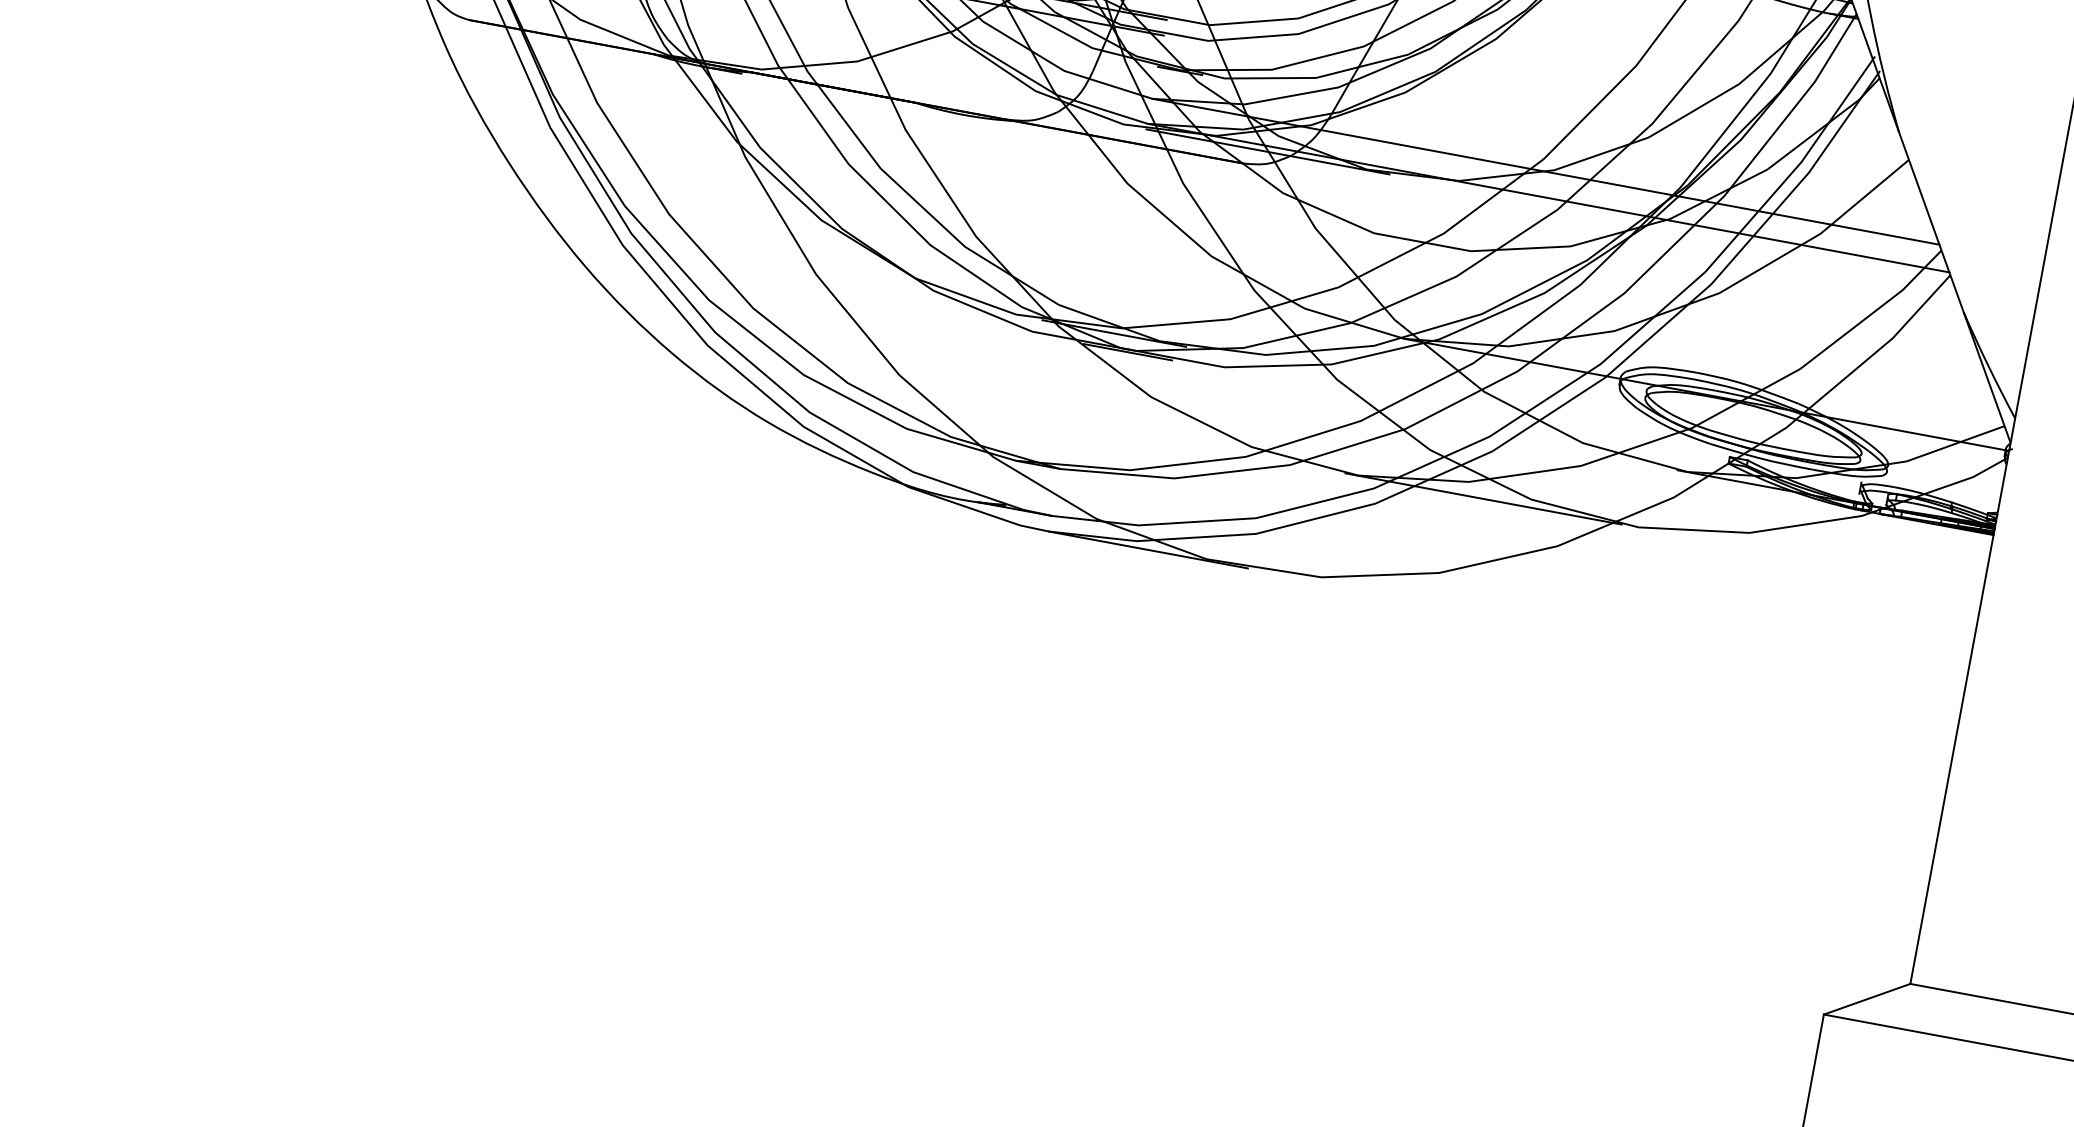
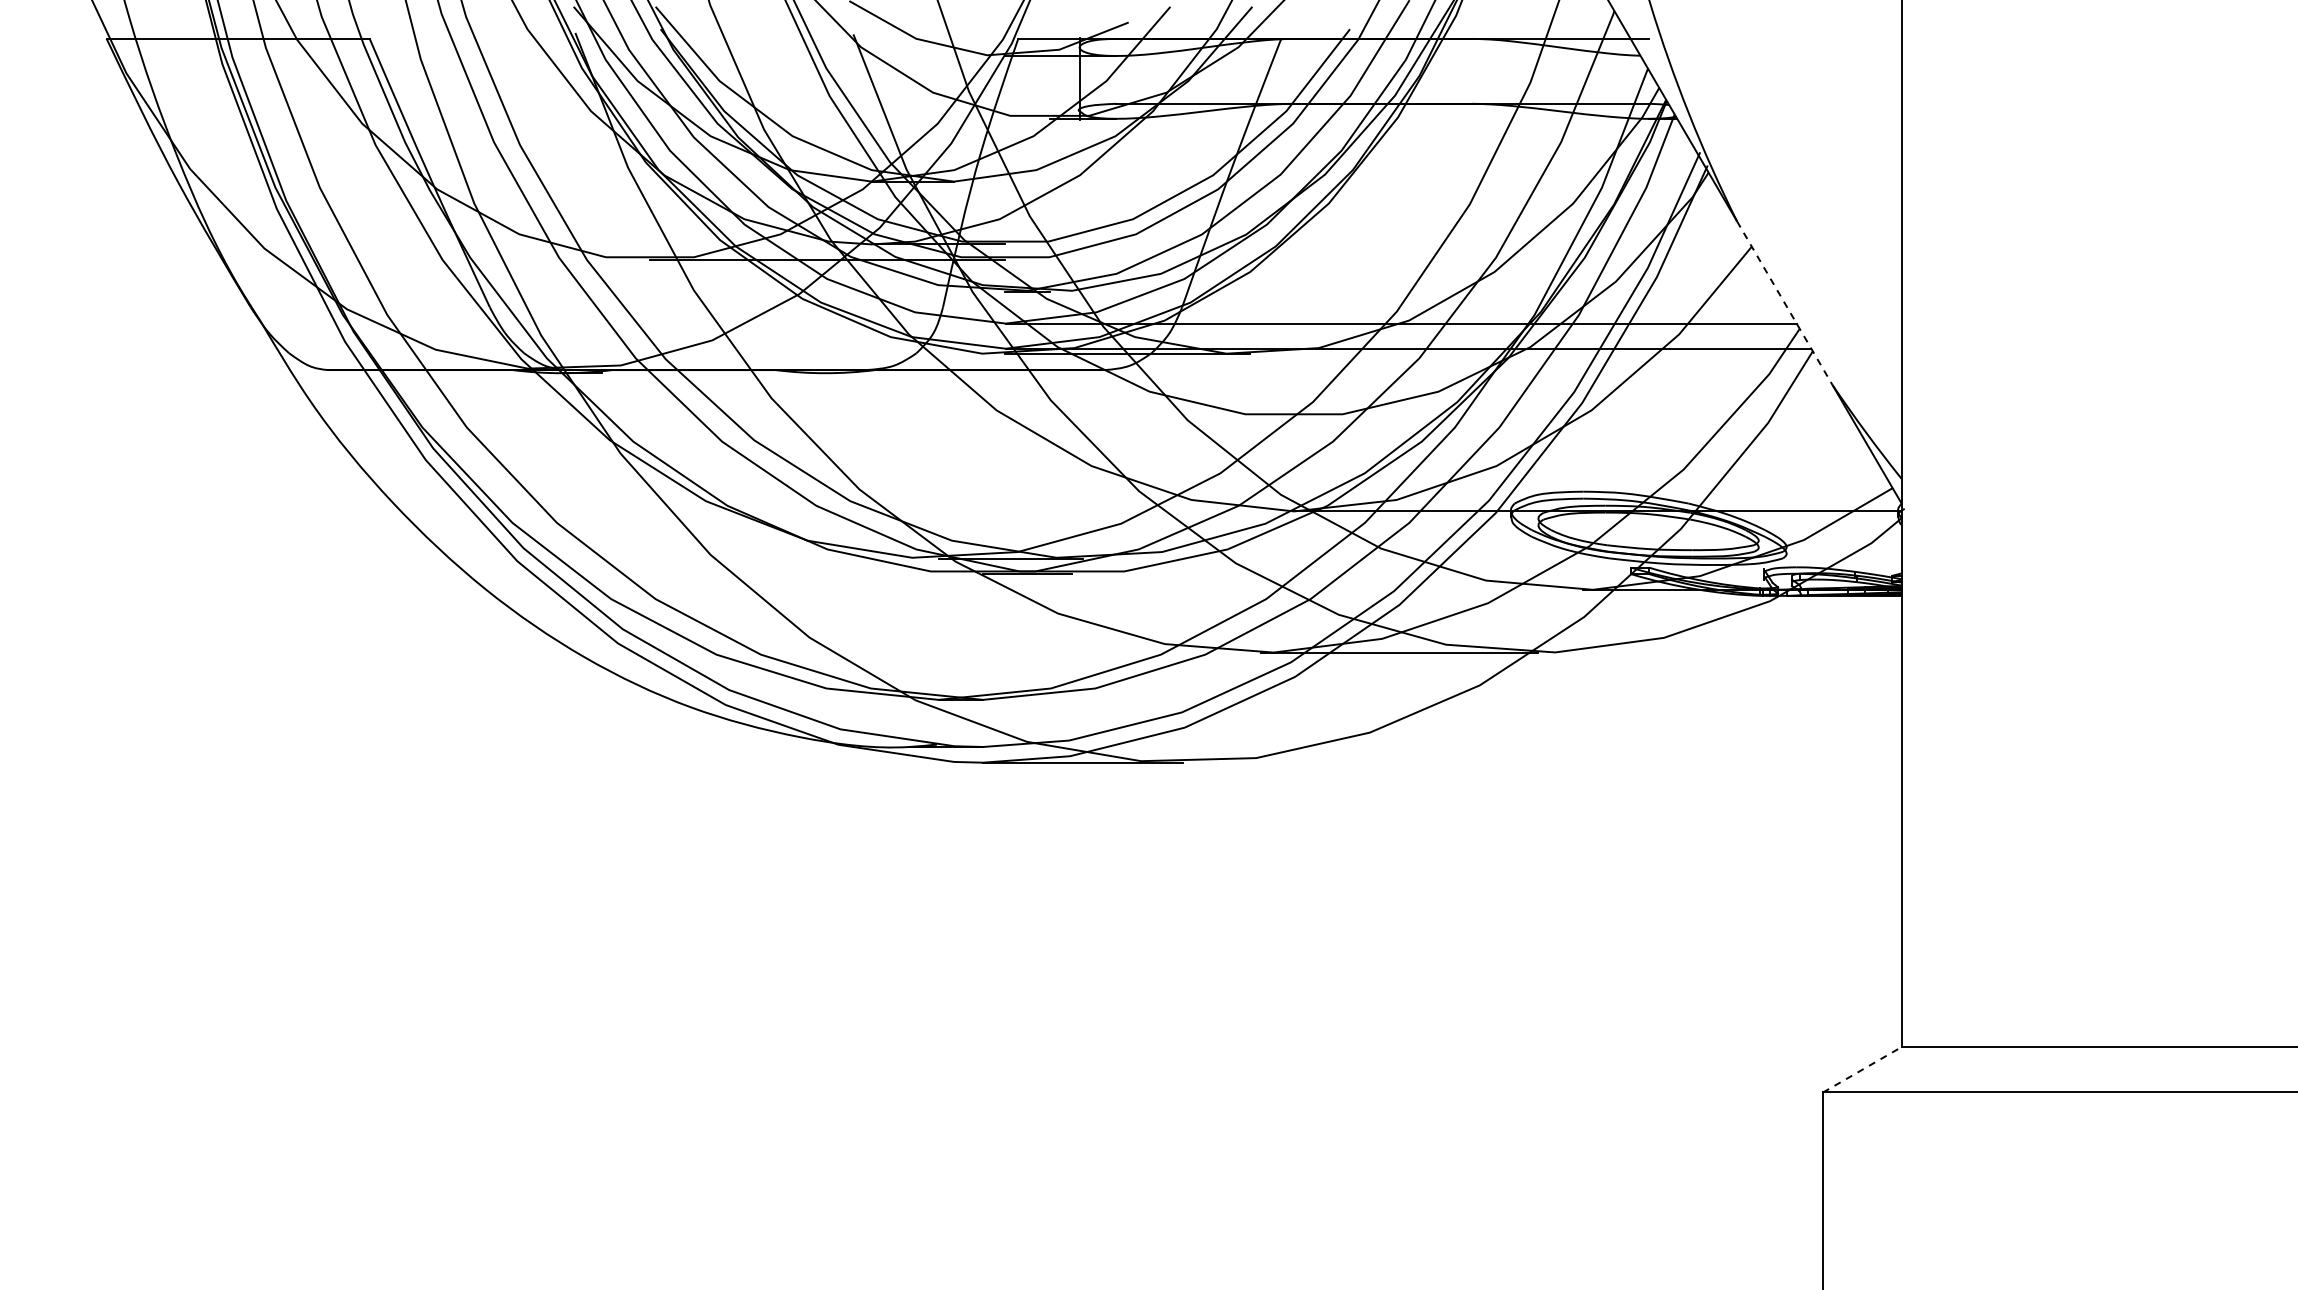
line: (1931, 222) -> (1784, 303), solid -> dashed
line: (1867, 998) -> (1862, 1069), solid -> dashed

